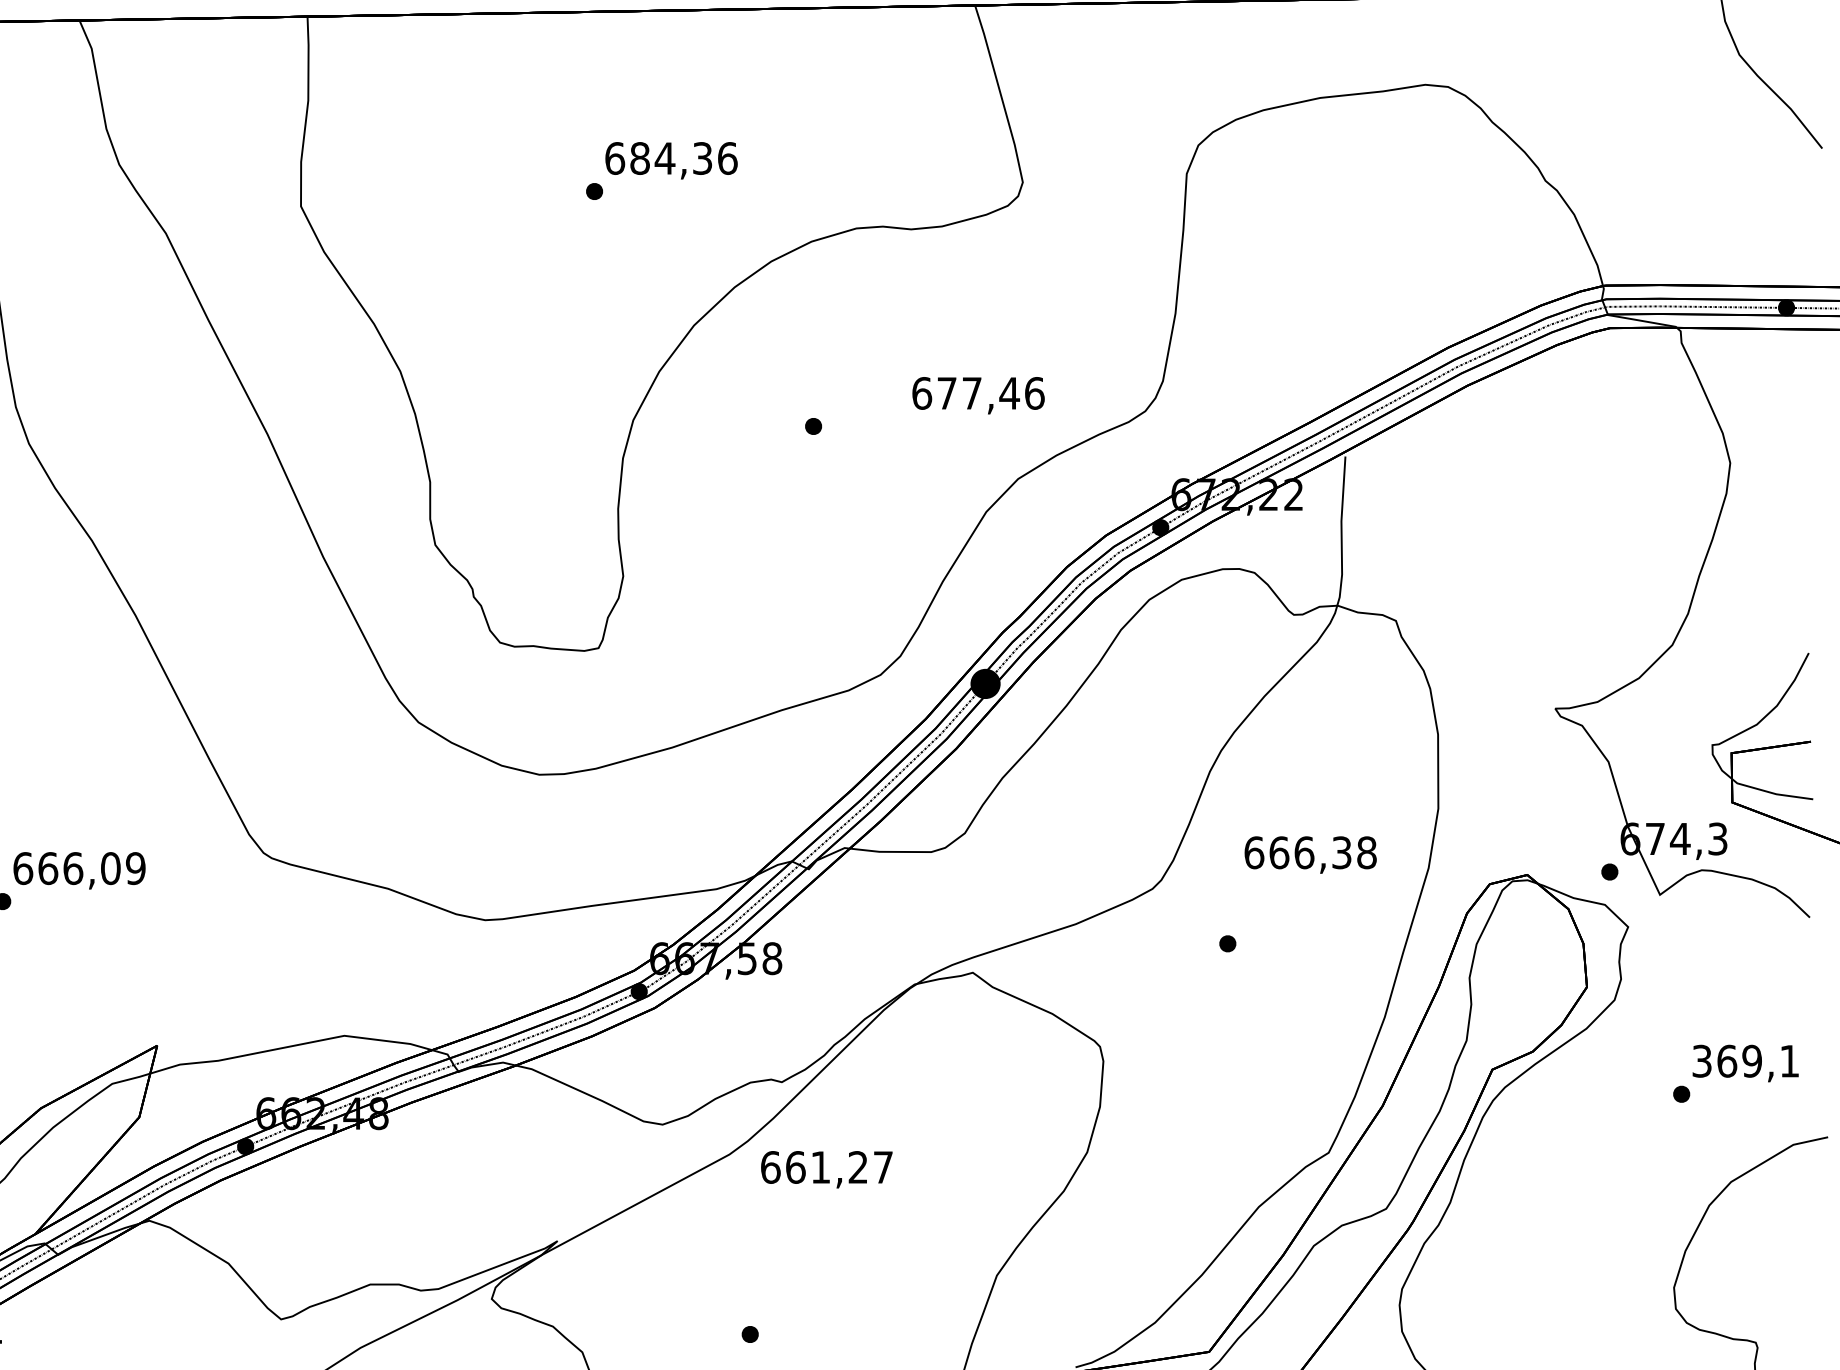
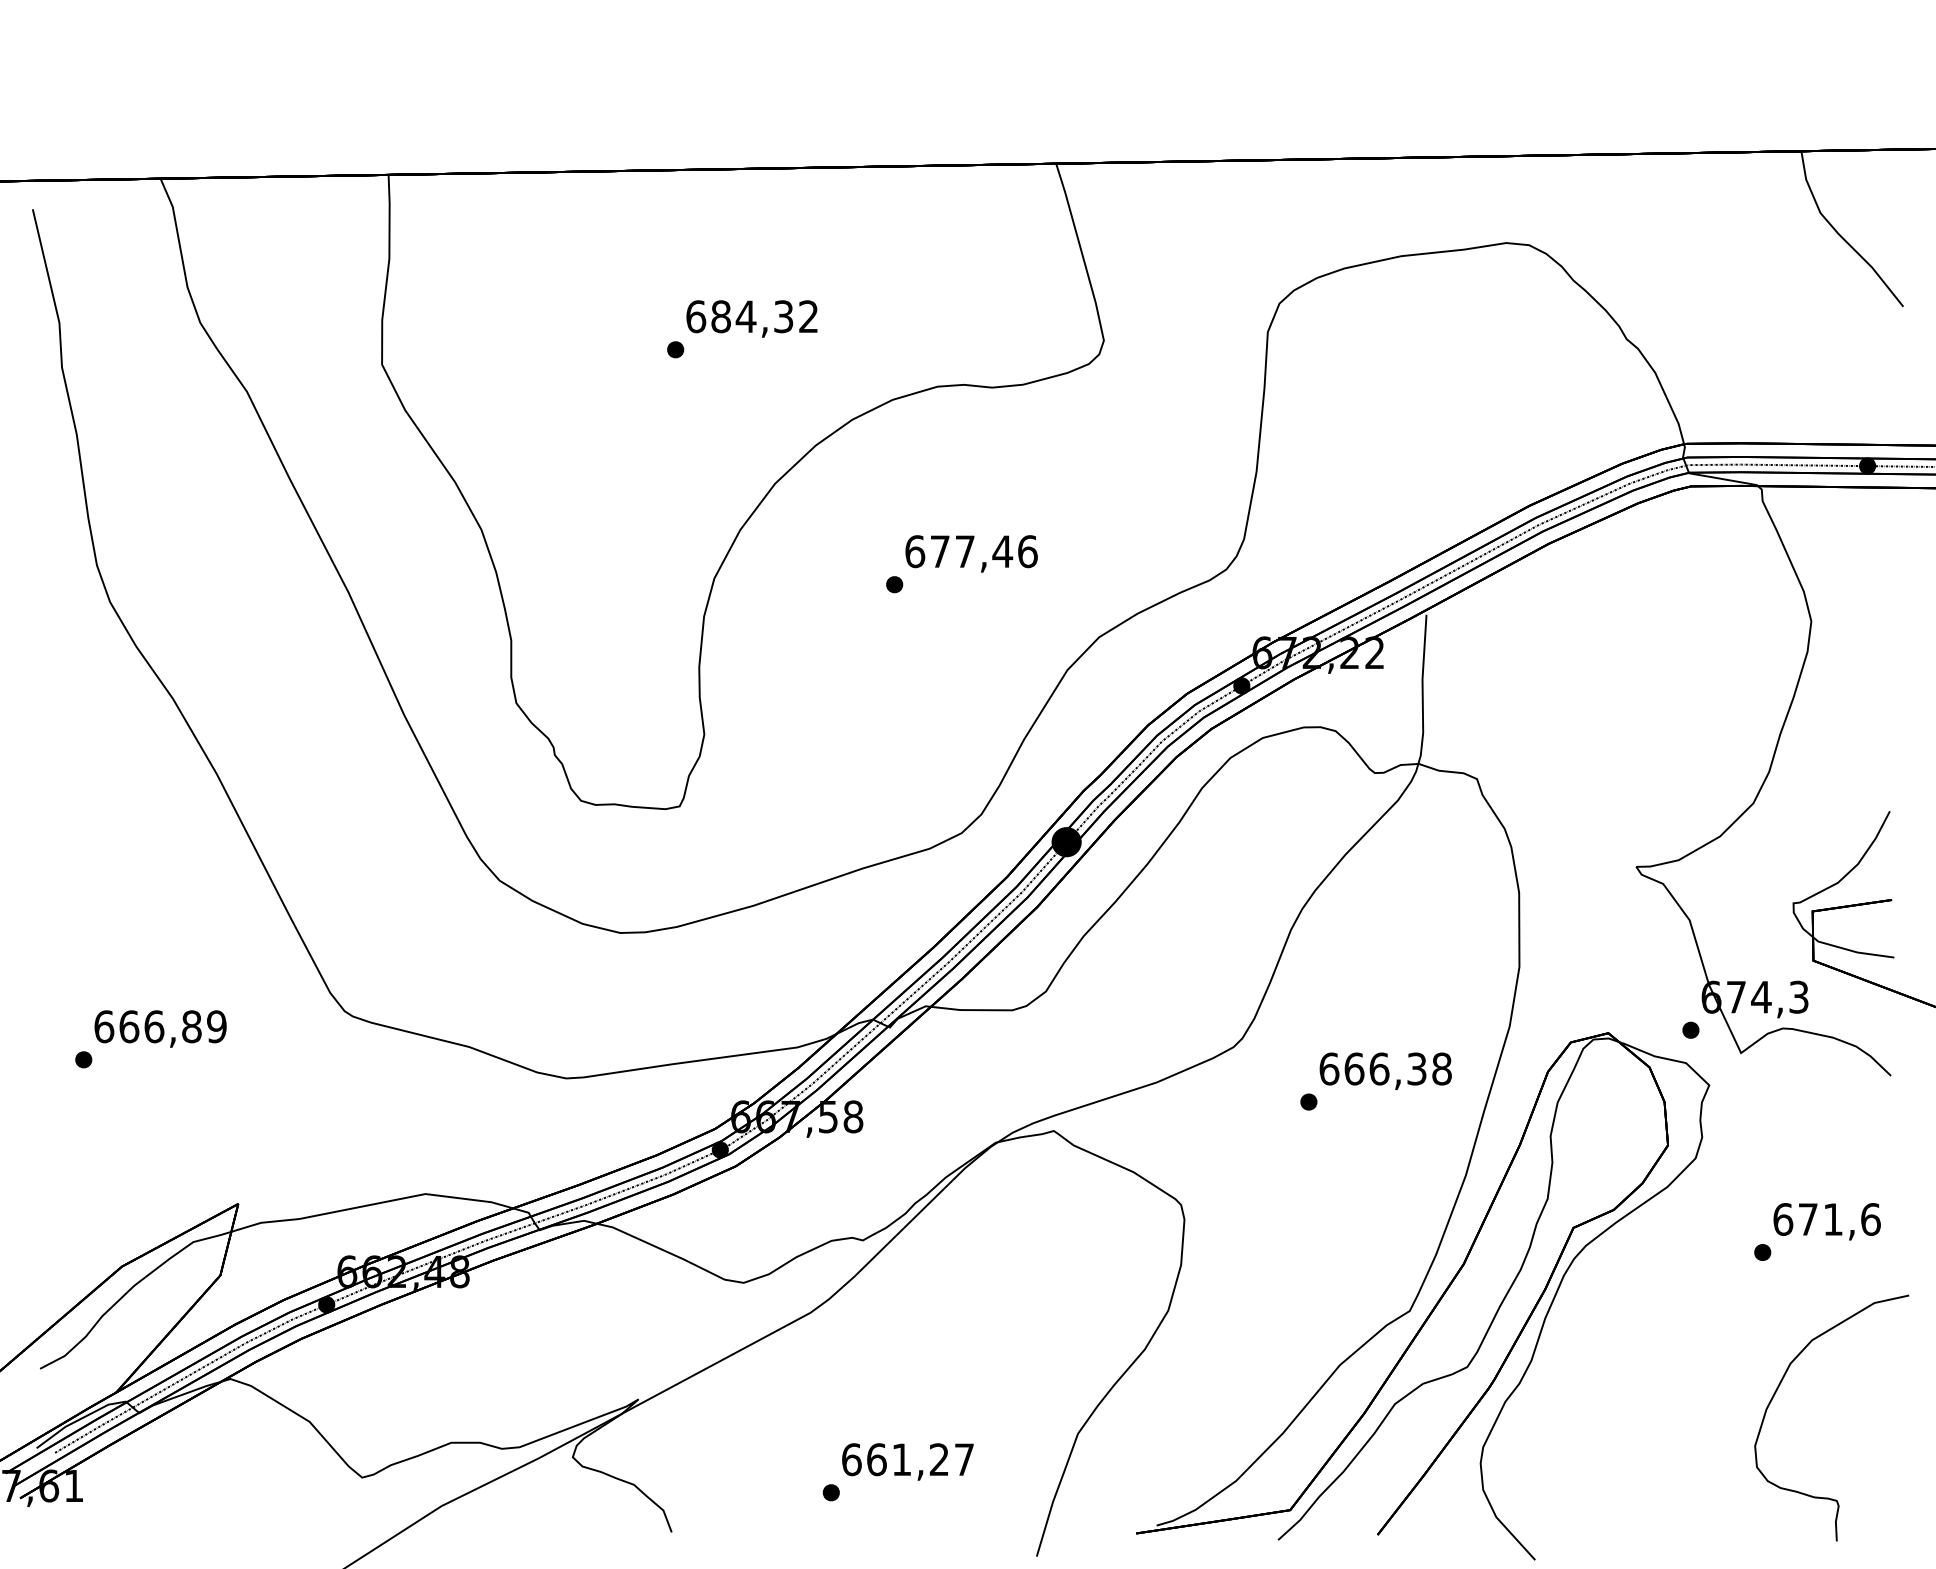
text: (727, 158) -> (808, 316), 684,36 -> 684,32
text: (978, 395) -> (971, 553), moved
text: (1310, 854) -> (1385, 1070), moved
text: (110, 868) -> (191, 1026), 666,09 -> 666,89
text: (1745, 1061) -> (1826, 1219), 369,1 -> 671,6
text: (826, 1169) -> (907, 1461), moved

